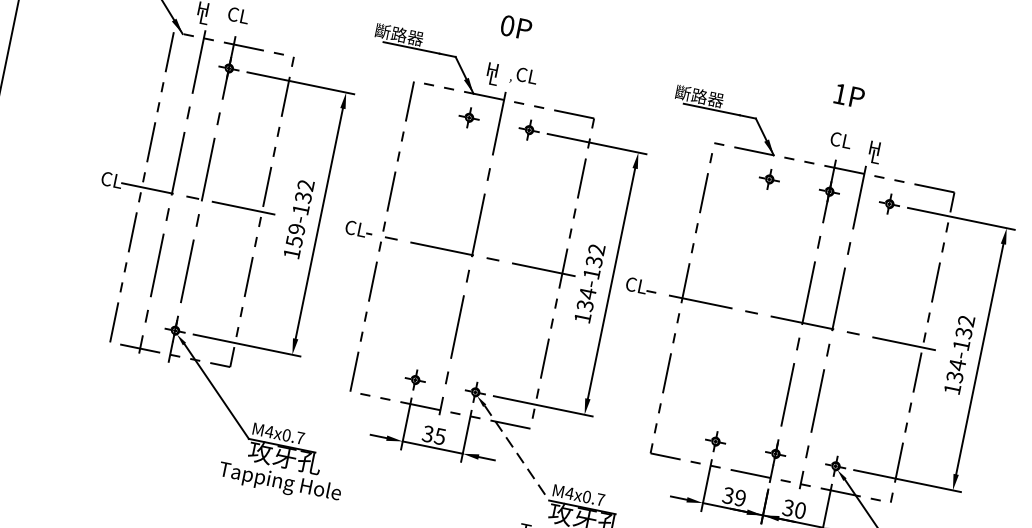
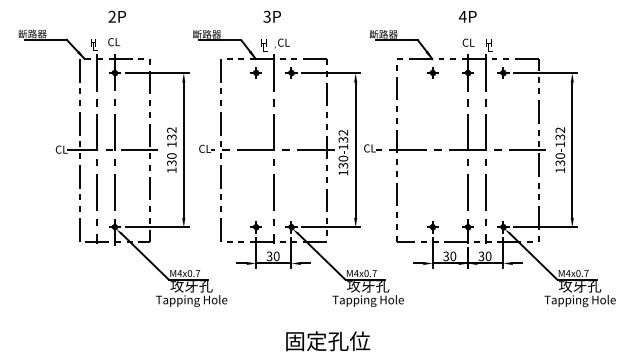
text: (506, 25) -> (266, 16), 0P -> 3P
text: (839, 93) -> (462, 16), 1P -> 4P
text: (295, 235) -> (171, 159), 159 -> 130
text: (587, 293) -> (343, 158), 134 -> 130
text: (957, 365) -> (560, 156), 134 -> 130
text: (439, 436) -> (276, 256), 35 -> 30
line: (517, 454) -> (322, 257), dashed -> solid
text: (740, 498) -> (453, 256), 39 -> 30

